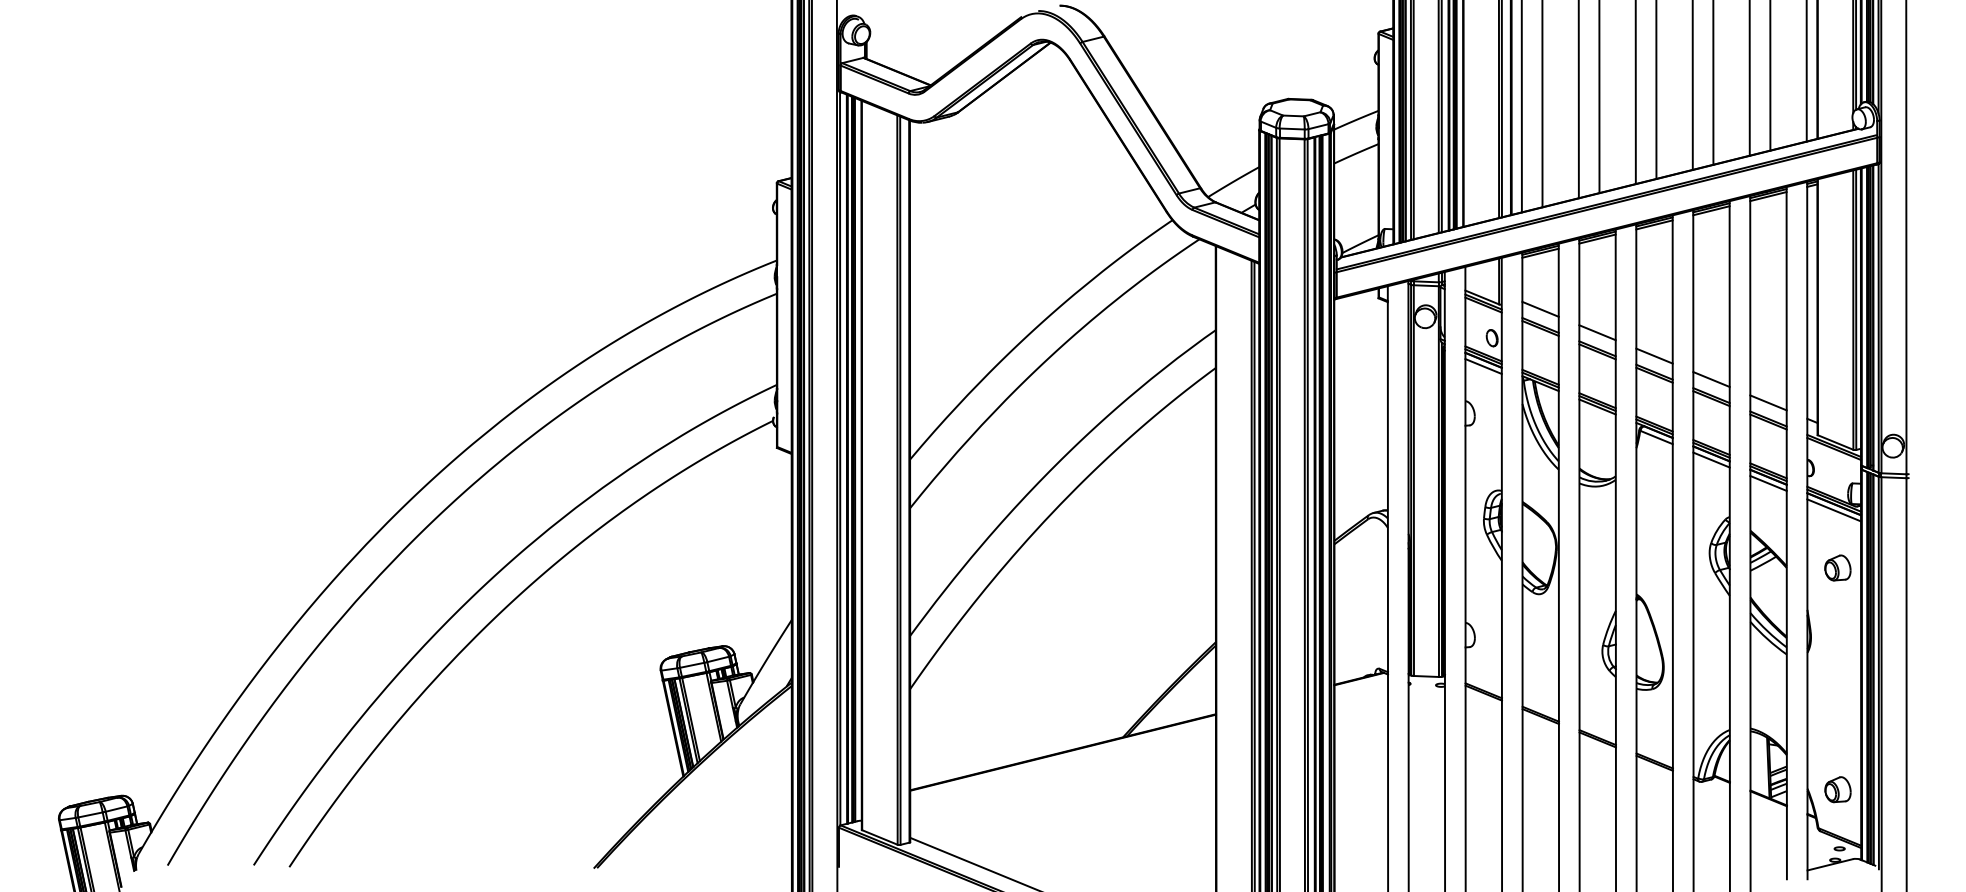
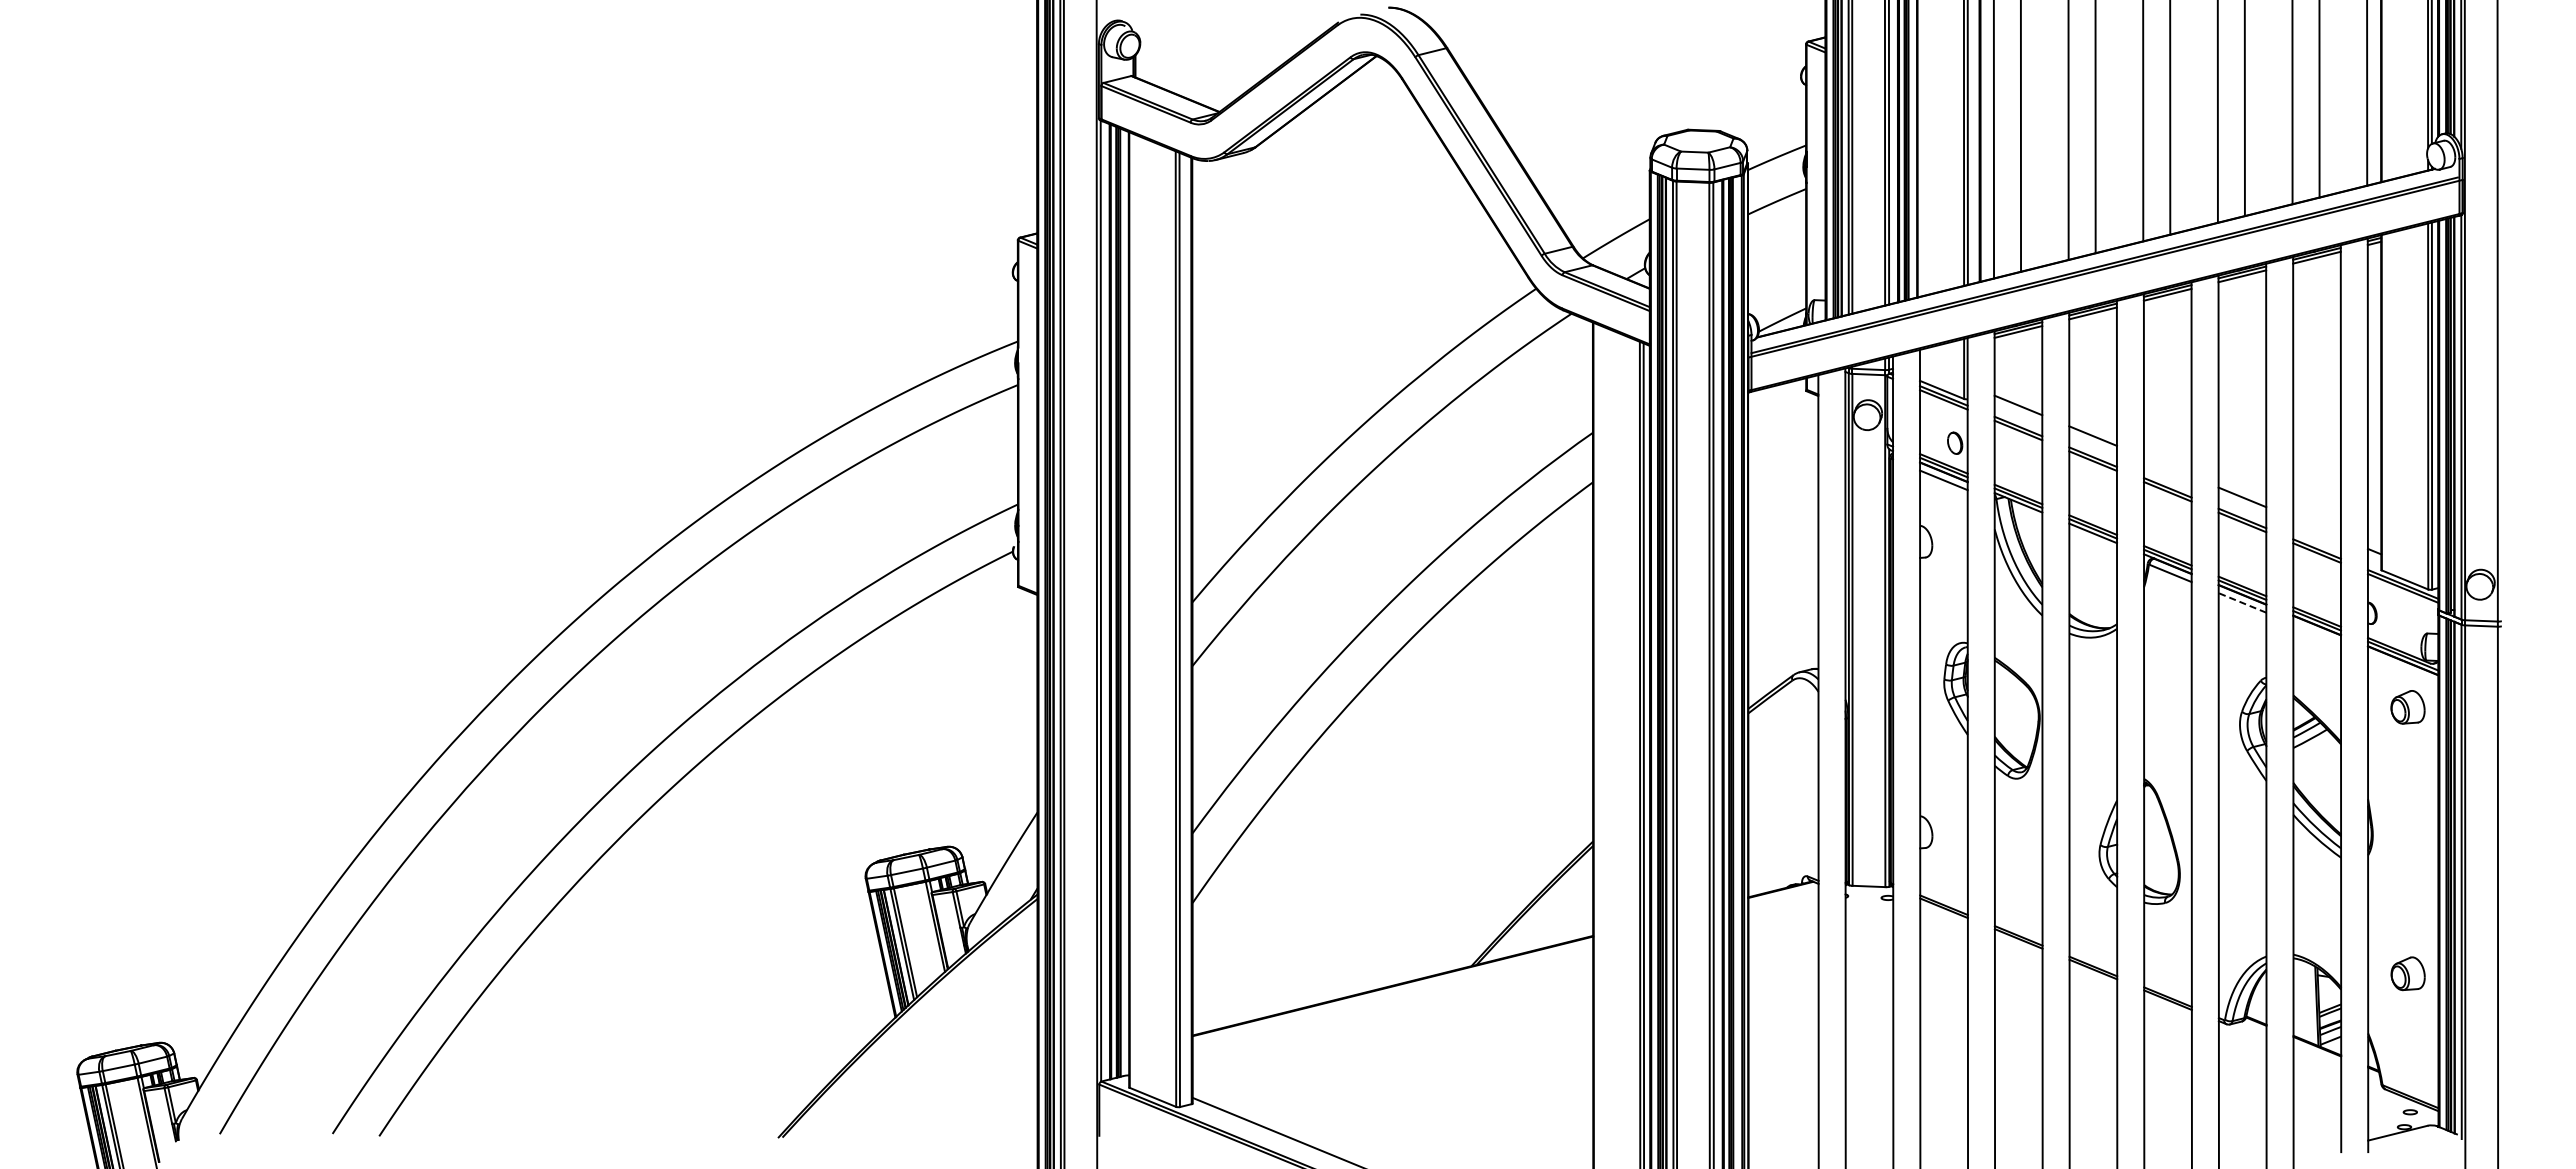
line: (1654, 355) -> (2167, 466), removed
line: (1768, 402) -> (2316, 527), removed
line: (1711, 459) -> (2242, 602), solid -> dashed
line: (1768, 483) -> (2316, 633), removed
line: (1834, 510) -> (2403, 668), removed
part: (1837, 568) -> (2407, 707), moved
part: (1837, 789) -> (2407, 973), moved

